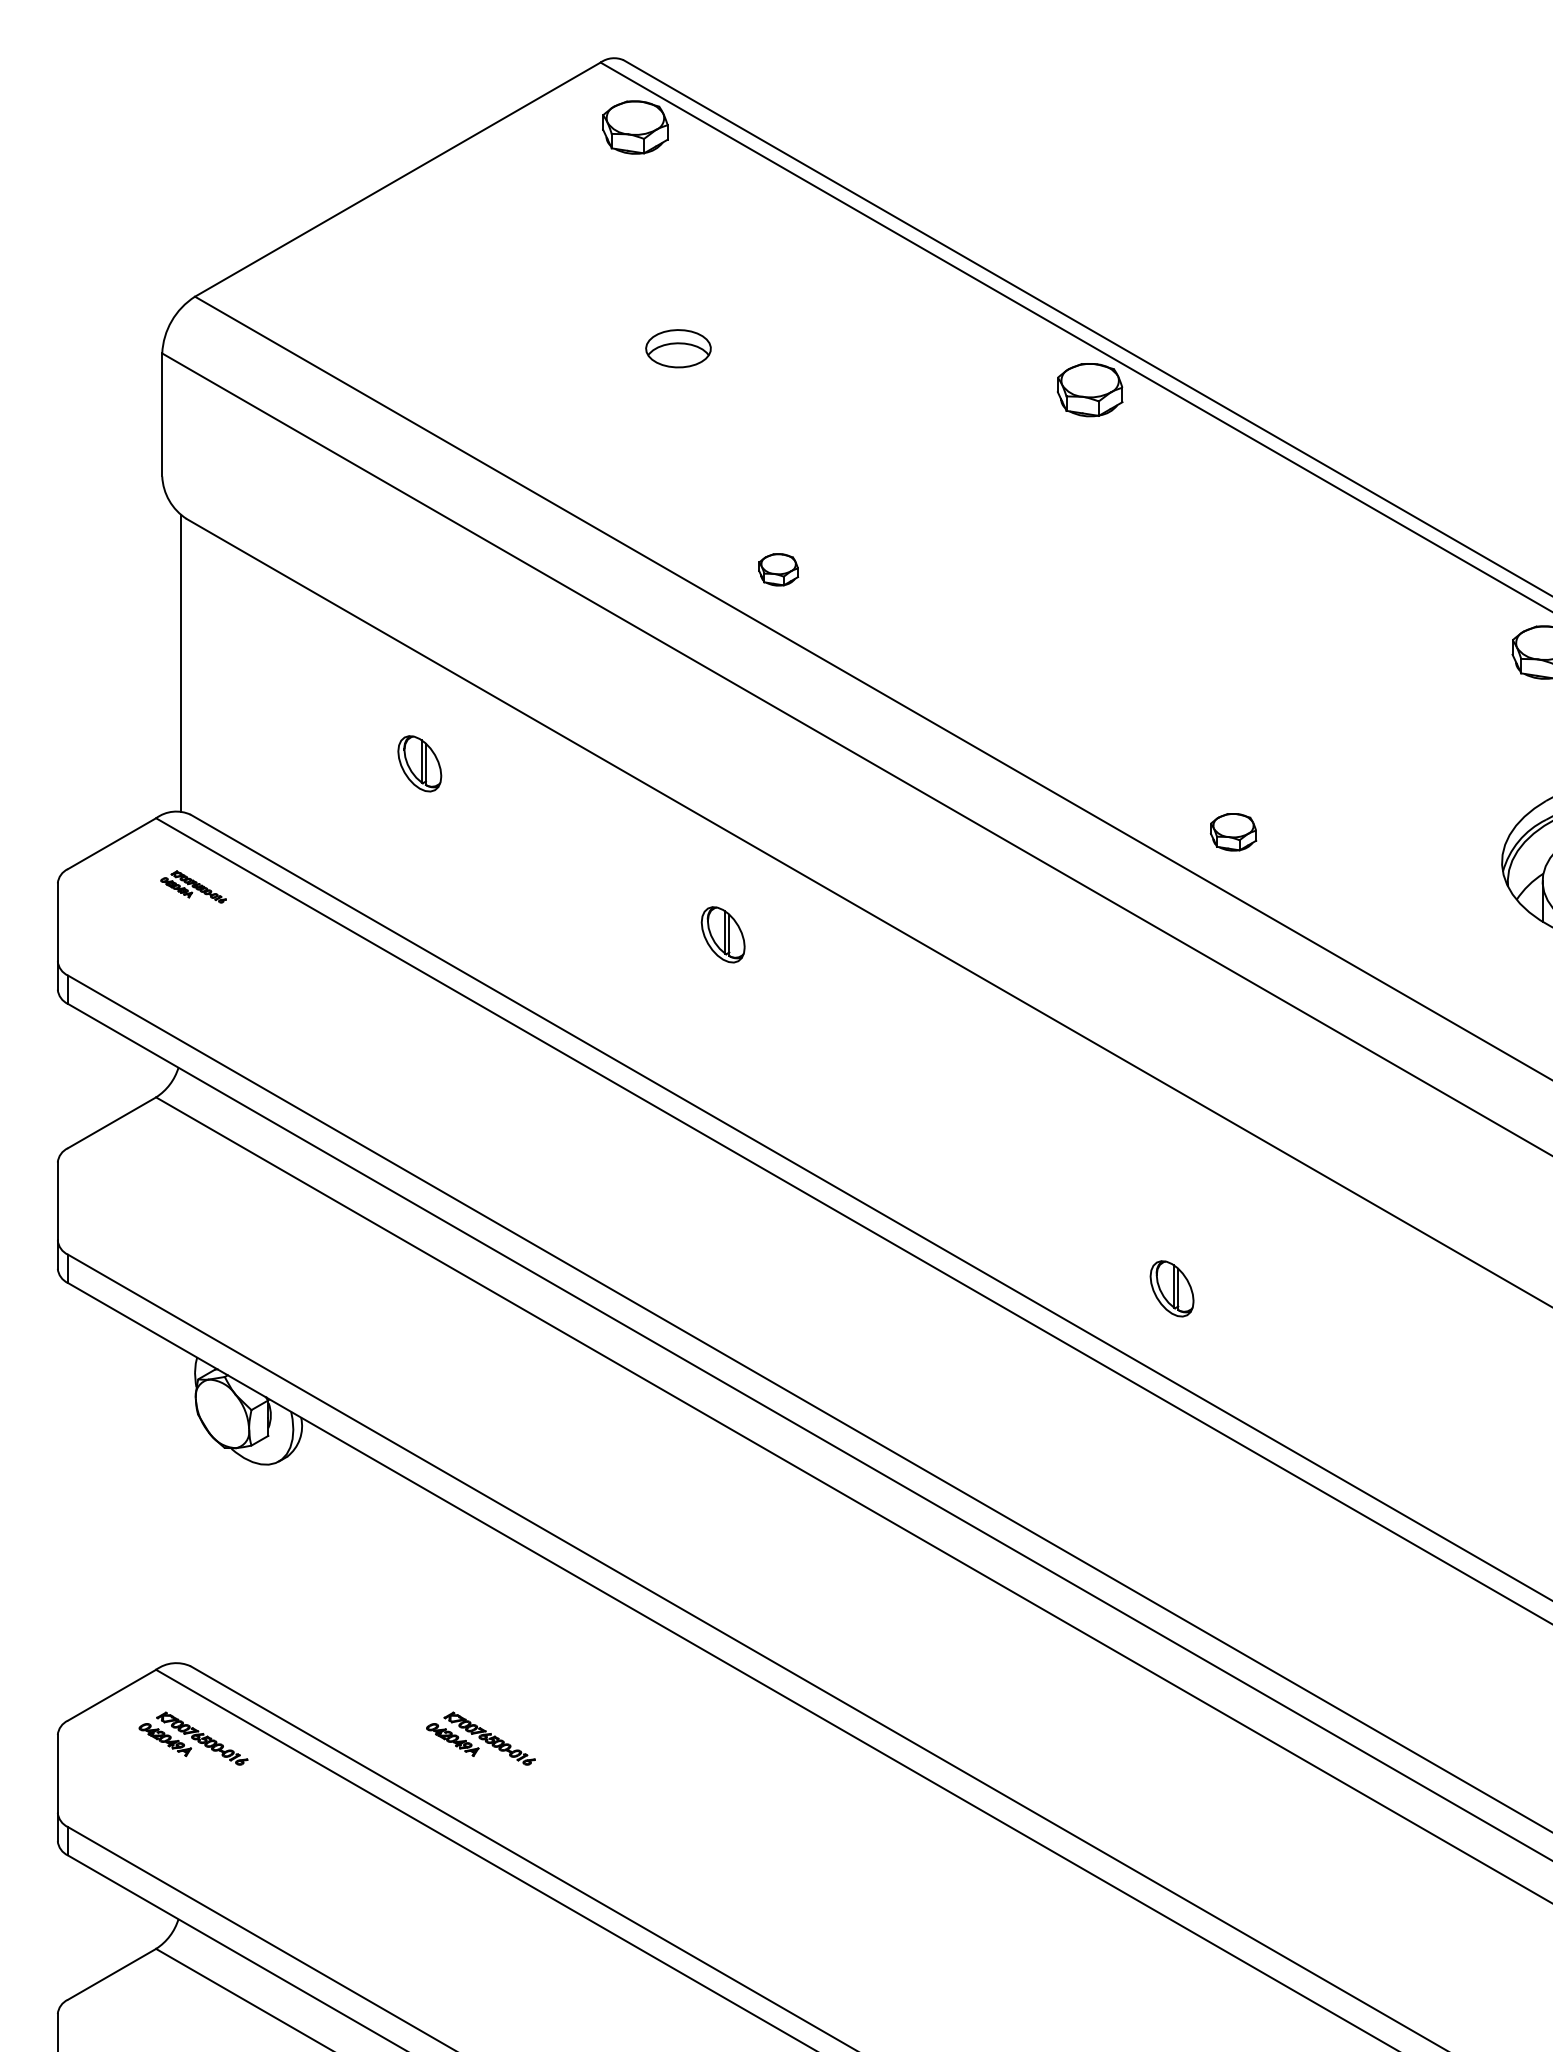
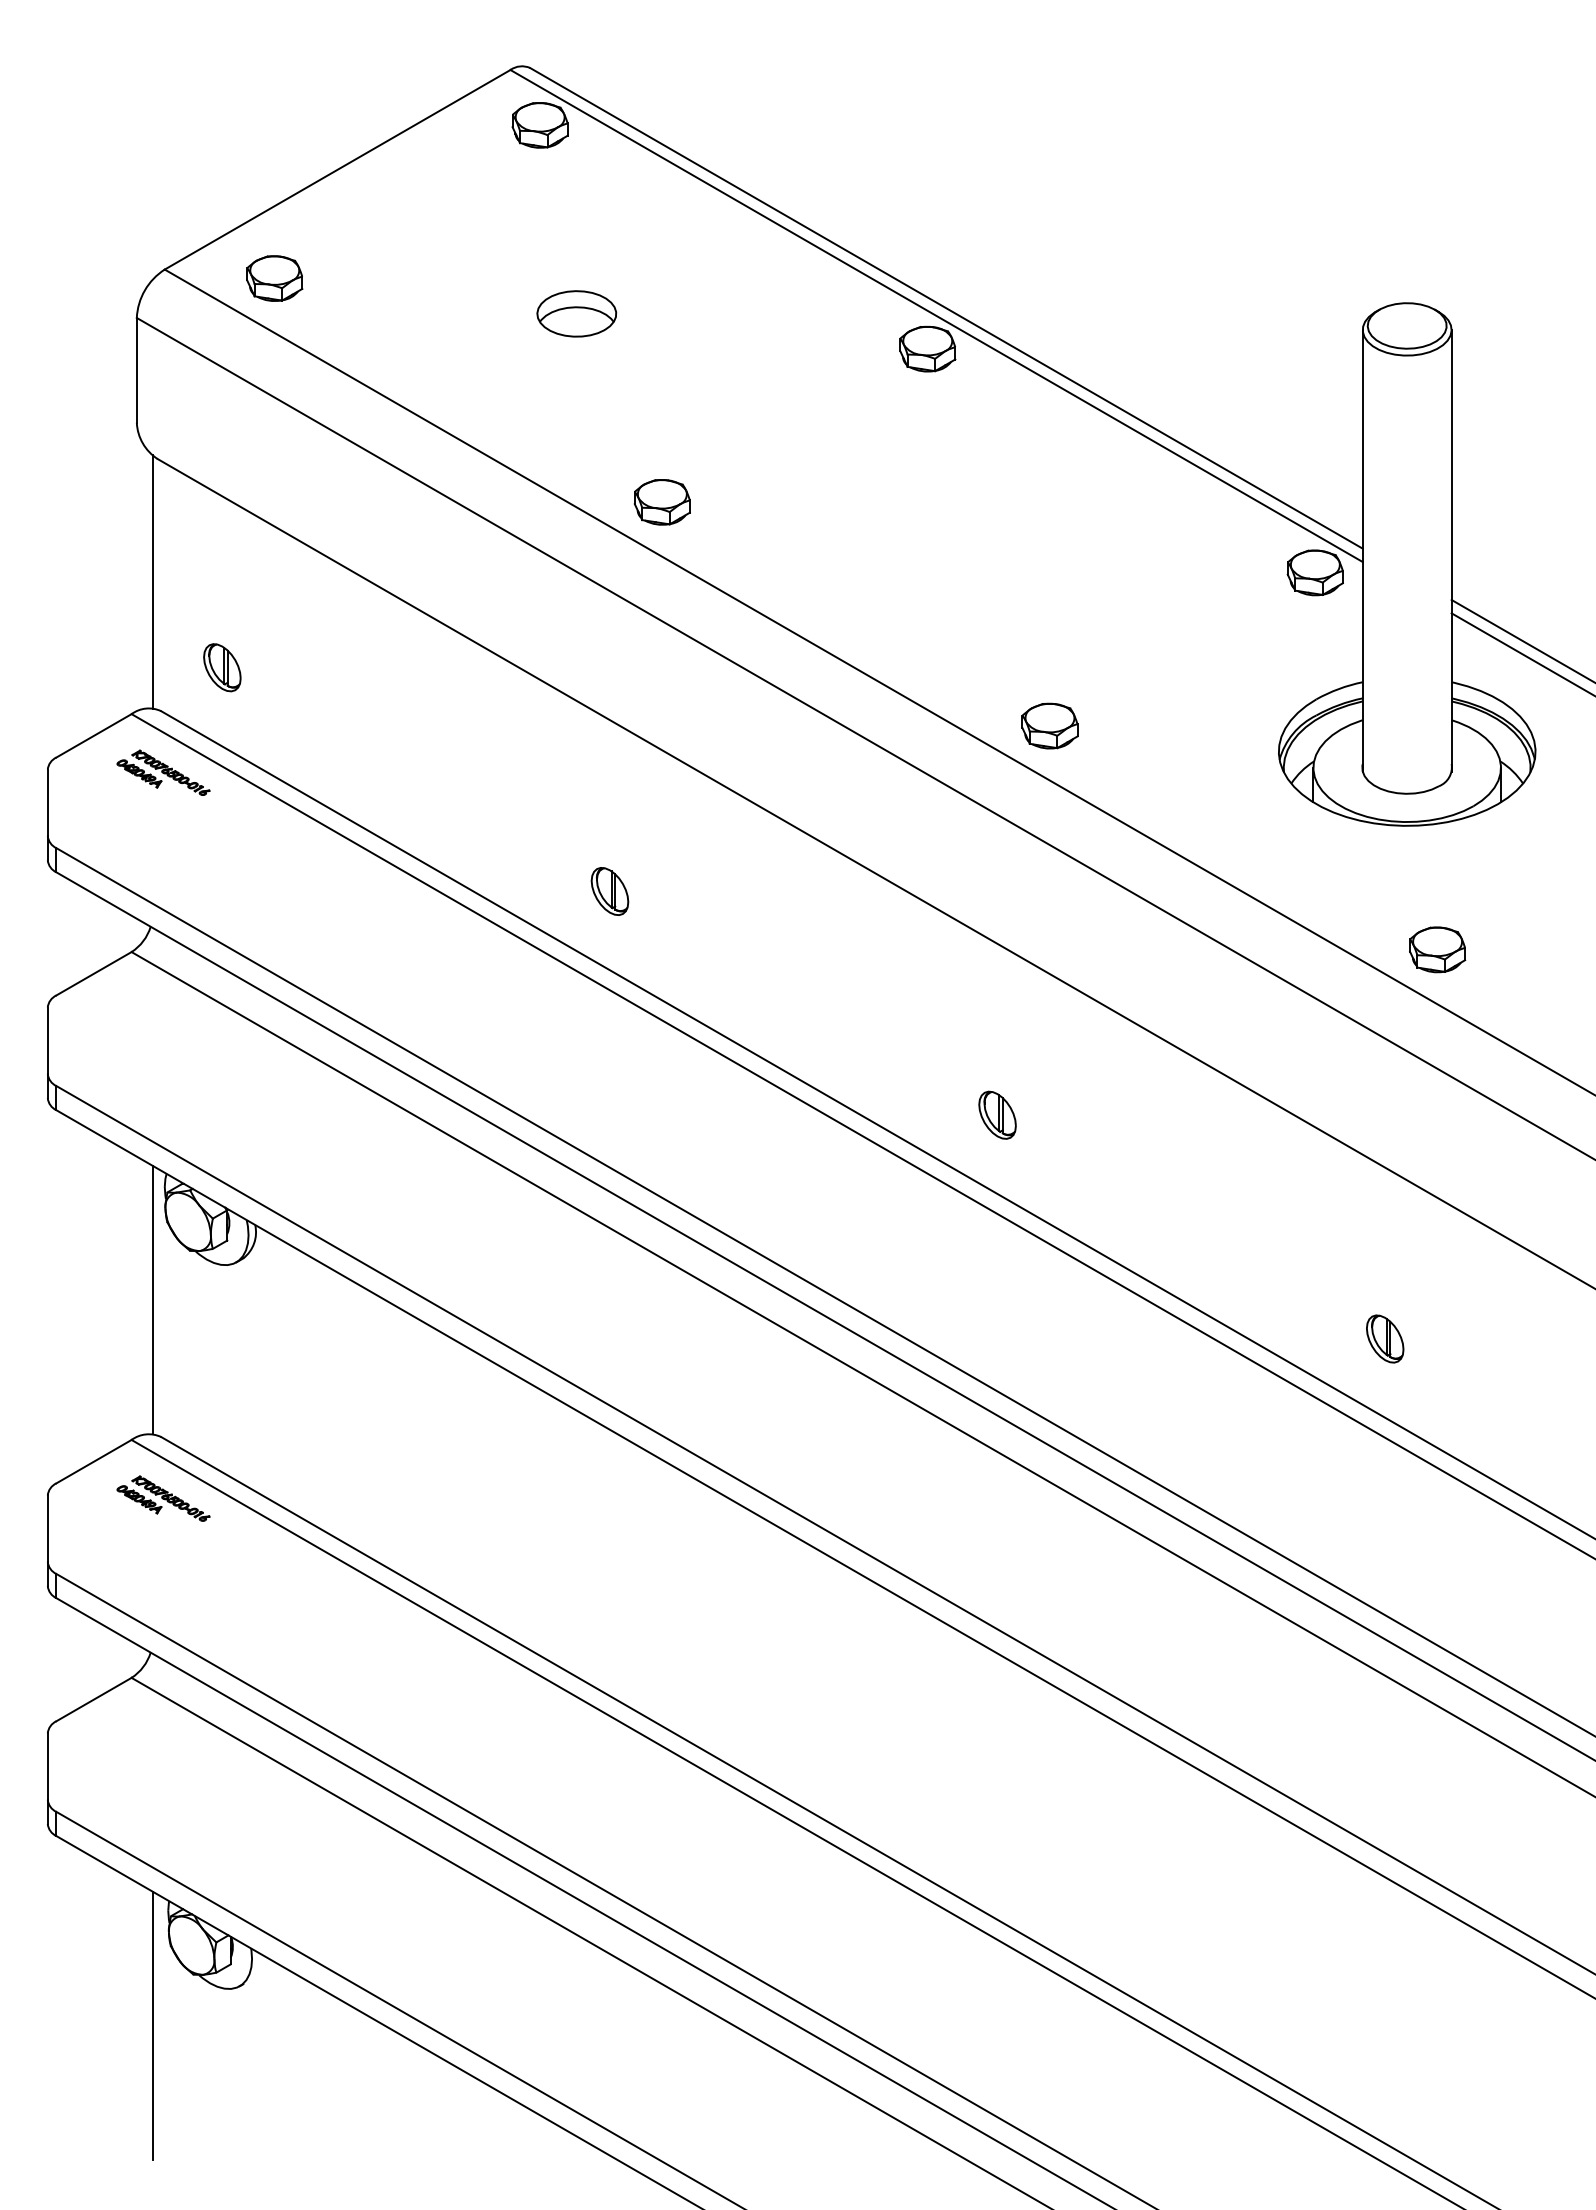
part: (323, 307) -> (274, 278), added
part: (678, 348) -> (576, 313), size x1.43
part: (777, 569) -> (661, 502), size x1.67
part: (419, 763) -> (222, 667), moved
part: (1232, 831) -> (1049, 725), size x1.43
part: (193, 886) -> (163, 772), size x1.67
part: (722, 934) -> (609, 891), moved
line: (180, 1505) -> (152, 1299), added
part: (480, 1738) -> (408, 1498), removed

